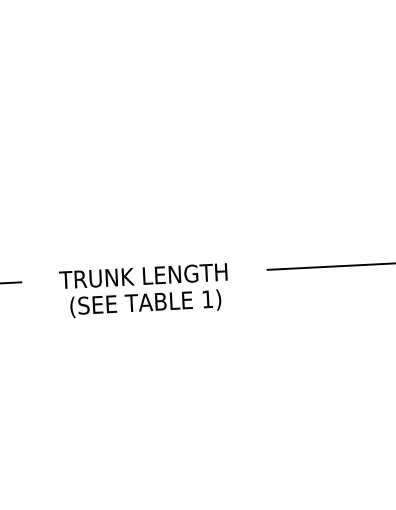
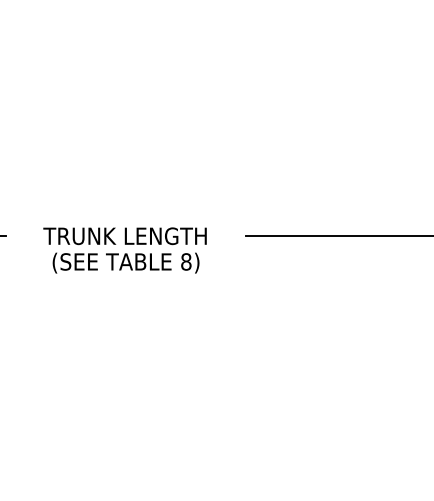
text: (207, 298) -> (186, 261), 1) -> 8)

